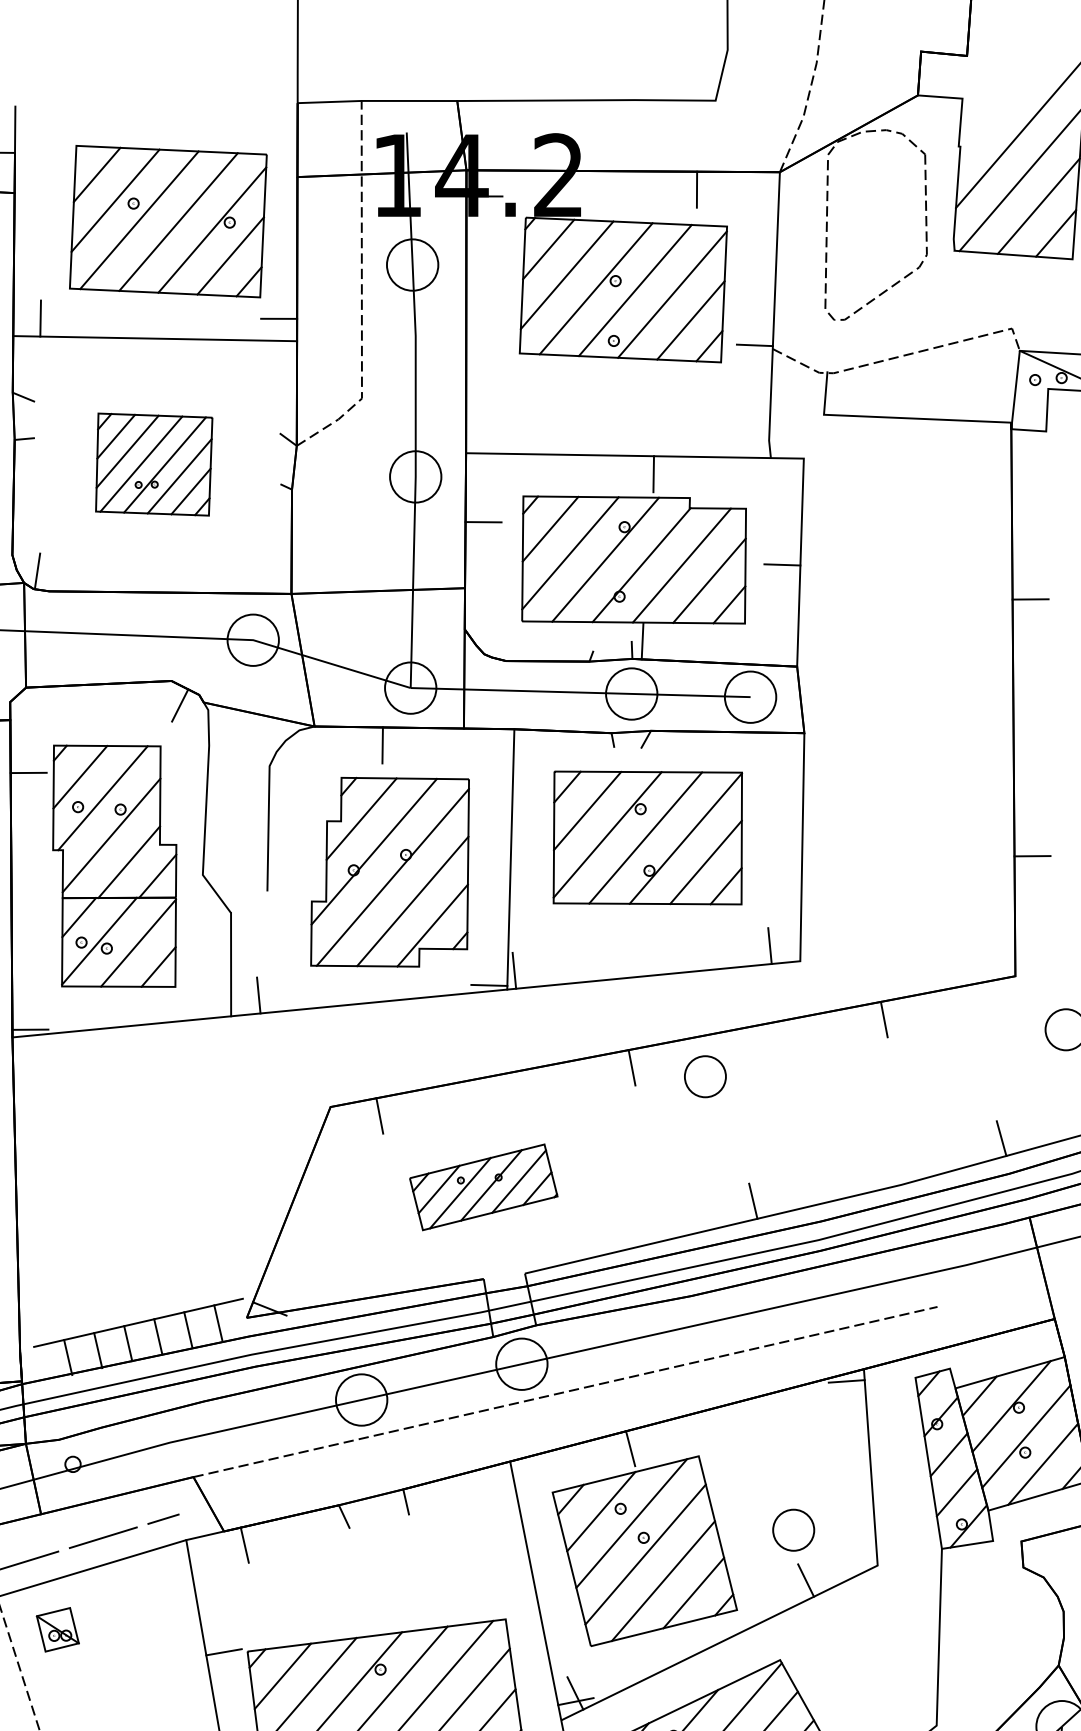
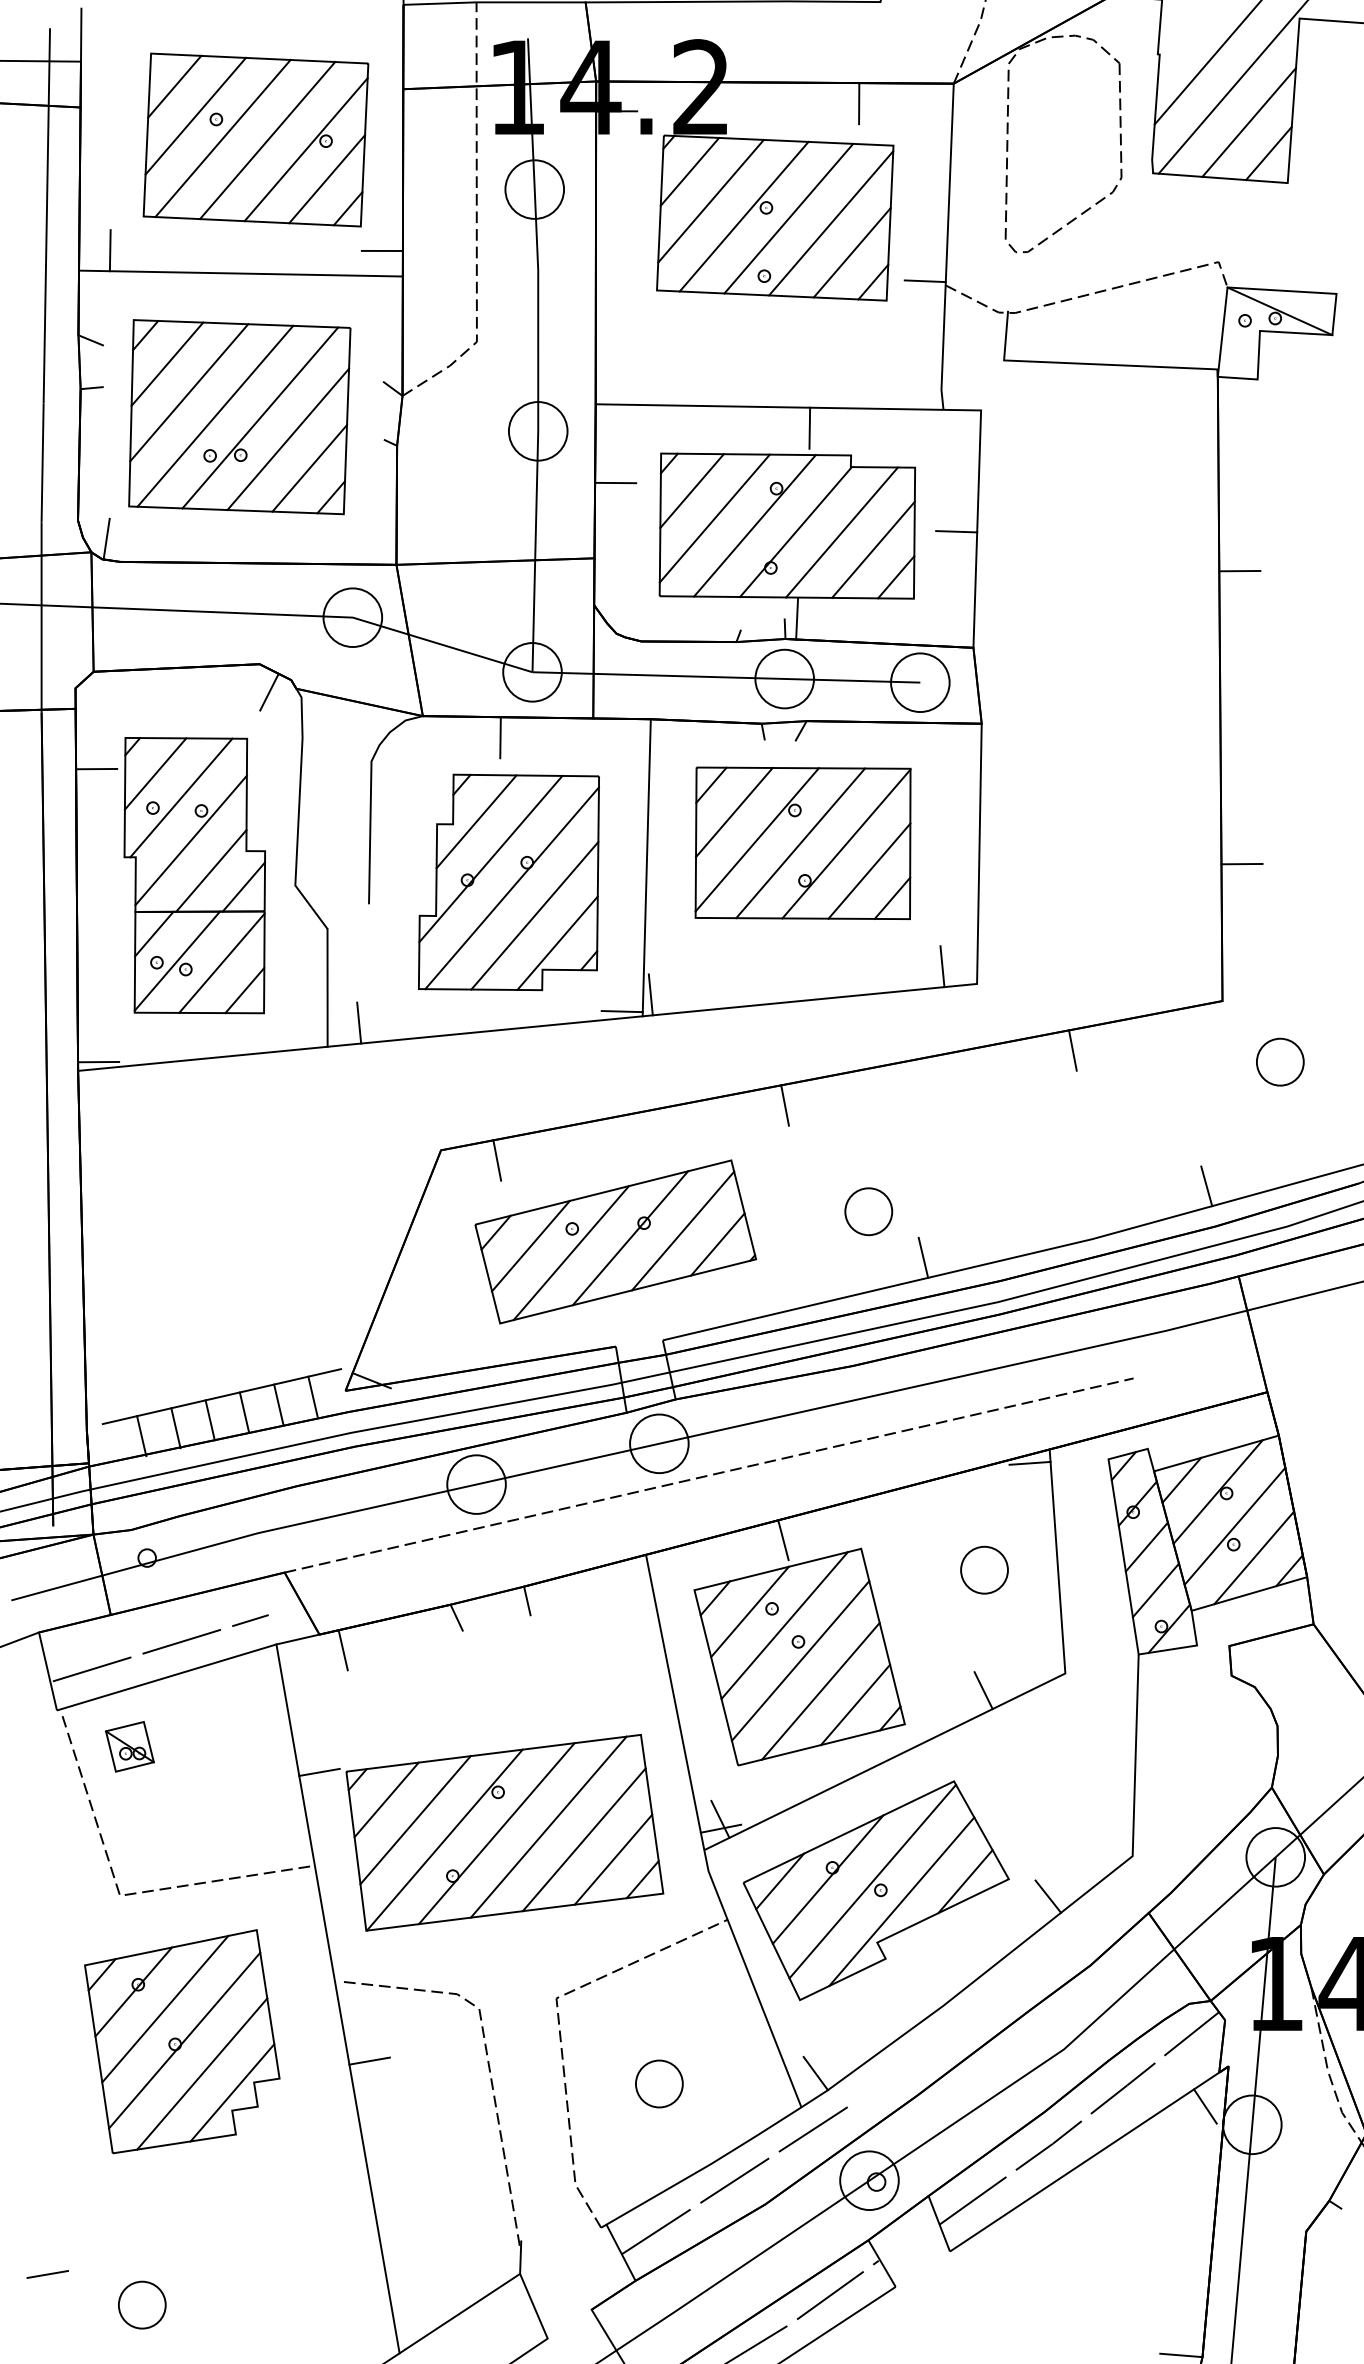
part: (153, 464) -> (239, 417), size x1.67
part: (705, 1076) -> (868, 1211), moved
part: (483, 1186) -> (615, 1241), size x1.67
part: (793, 1529) -> (984, 1569), moved

